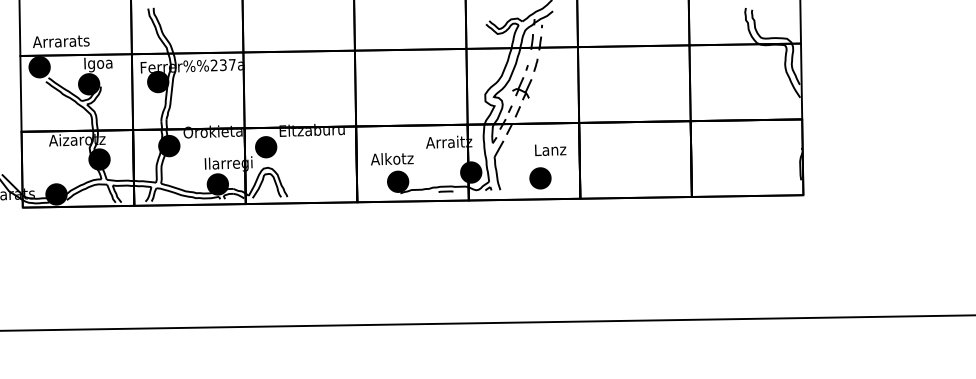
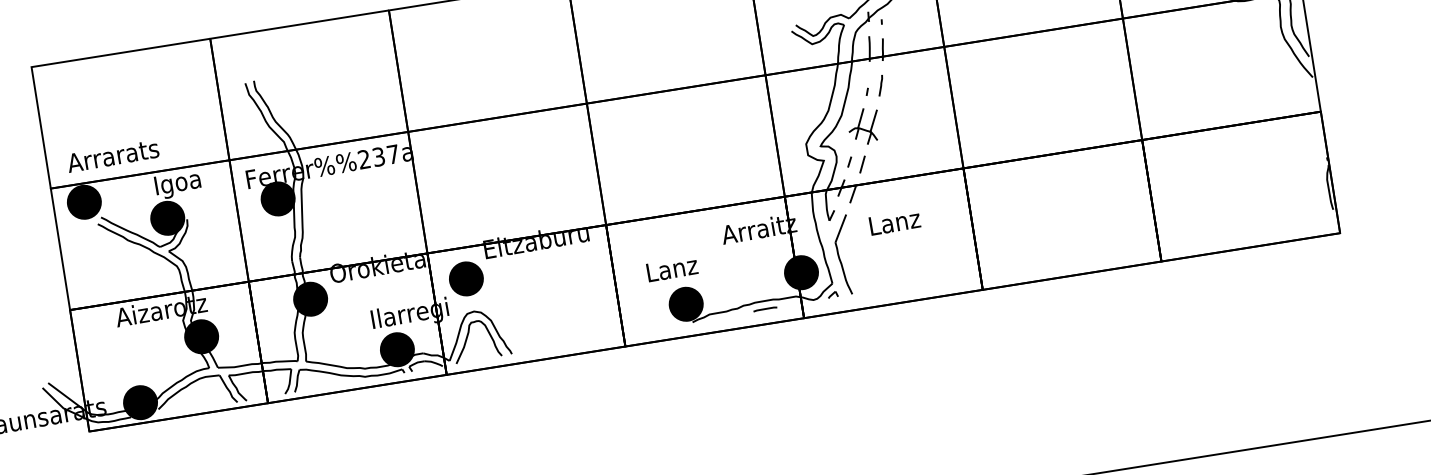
text: (550, 150) -> (894, 223), moved
text: (392, 159) -> (672, 269), Alkotz -> Lanz
part: (540, 178) -> (914, 266), removed

